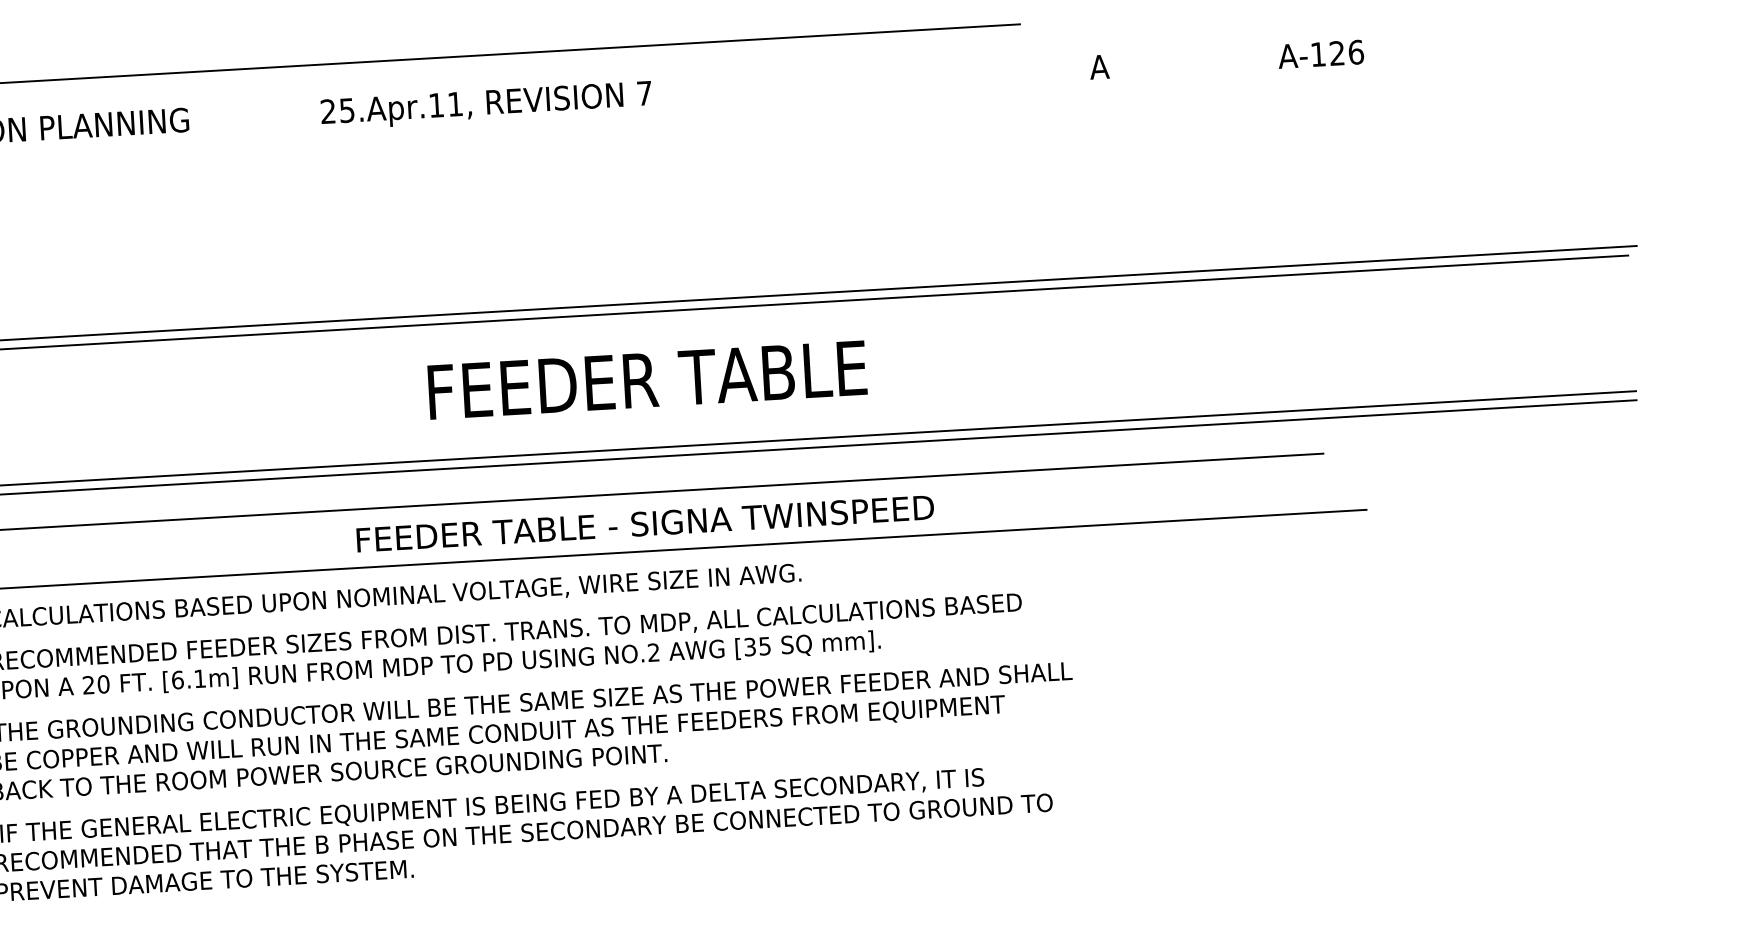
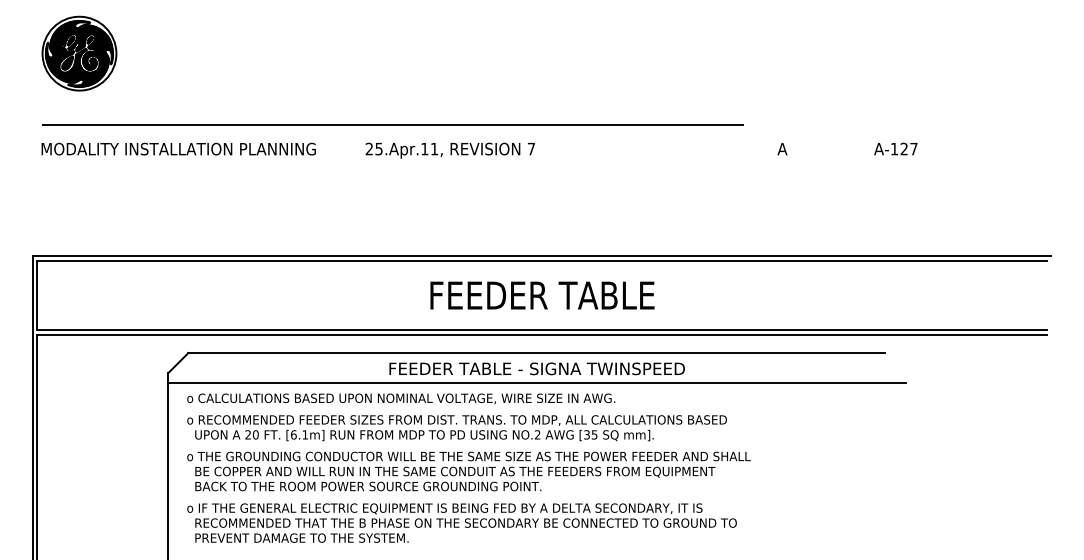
text: (1355, 51) -> (913, 148), A-126 -> A-127
text: (484, 105) -> (449, 150), moved

